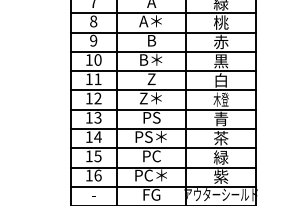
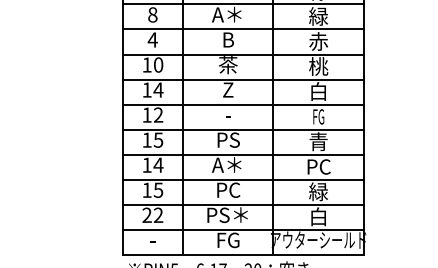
text: (221, 22) -> (318, 16), 桃 -> 緑
text: (93, 40) -> (152, 39), 9 -> 4
text: (151, 60) -> (227, 65), B＊ -> 茶
text: (221, 61) -> (318, 66), 黒 -> 桃
text: (98, 78) -> (158, 89), 11 -> 14
text: (150, 98) -> (226, 114), Z＊ -> -
text: (221, 99) -> (318, 116), 木登 -> FG
text: (98, 117) -> (158, 139), 13 -> 15
text: (151, 136) -> (227, 164), PS＊ -> A＊
text: (221, 138) -> (318, 166), 茶 -> PC
text: (151, 174) -> (227, 214), PC＊ -> PS＊
text: (93, 175) -> (152, 215), 16 -> 22
text: (221, 176) -> (318, 216), 紫 -> 白

